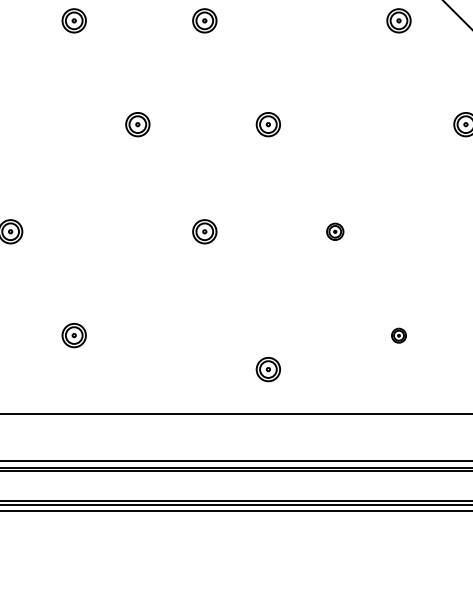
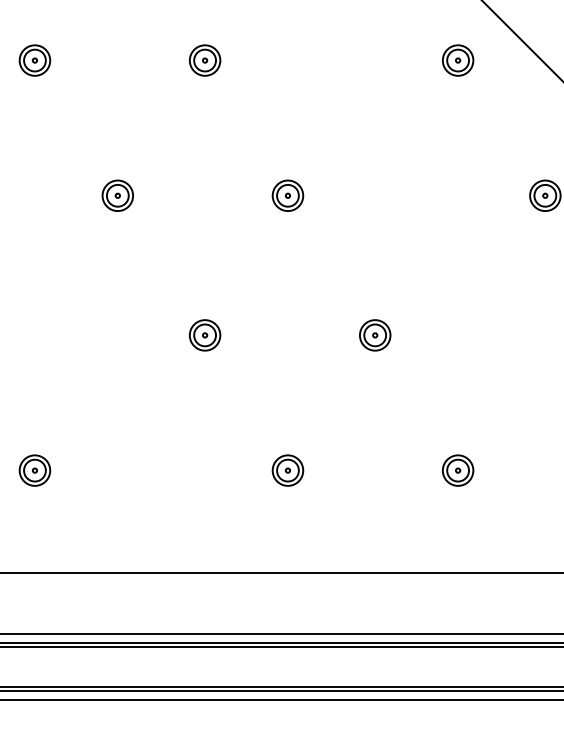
part: (334, 231) -> (374, 335), size x1.43
part: (398, 335) -> (457, 470), size x1.67
part: (267, 369) -> (286, 470), moved

